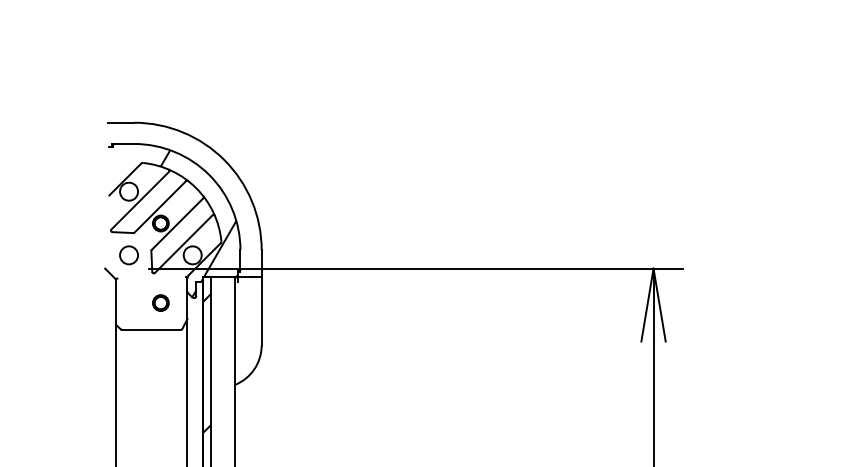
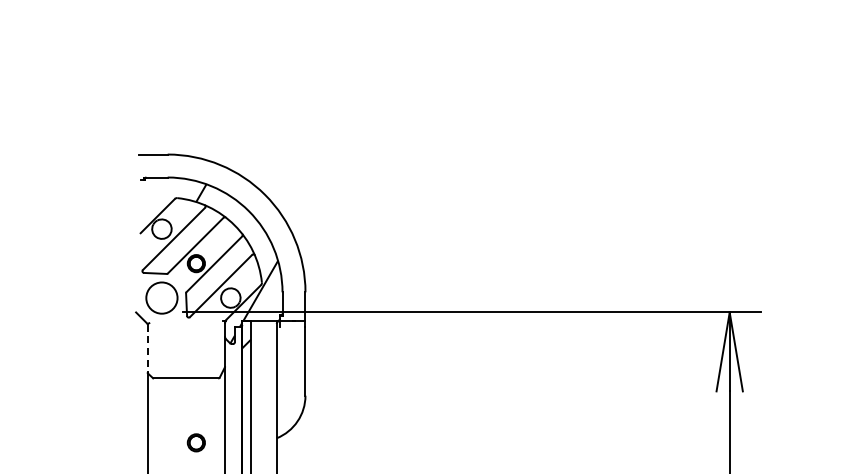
circle: (129, 255) -> (162, 298), size x1.6
line: (115, 302) -> (147, 349), solid -> dashed
part: (160, 302) -> (195, 442), moved

